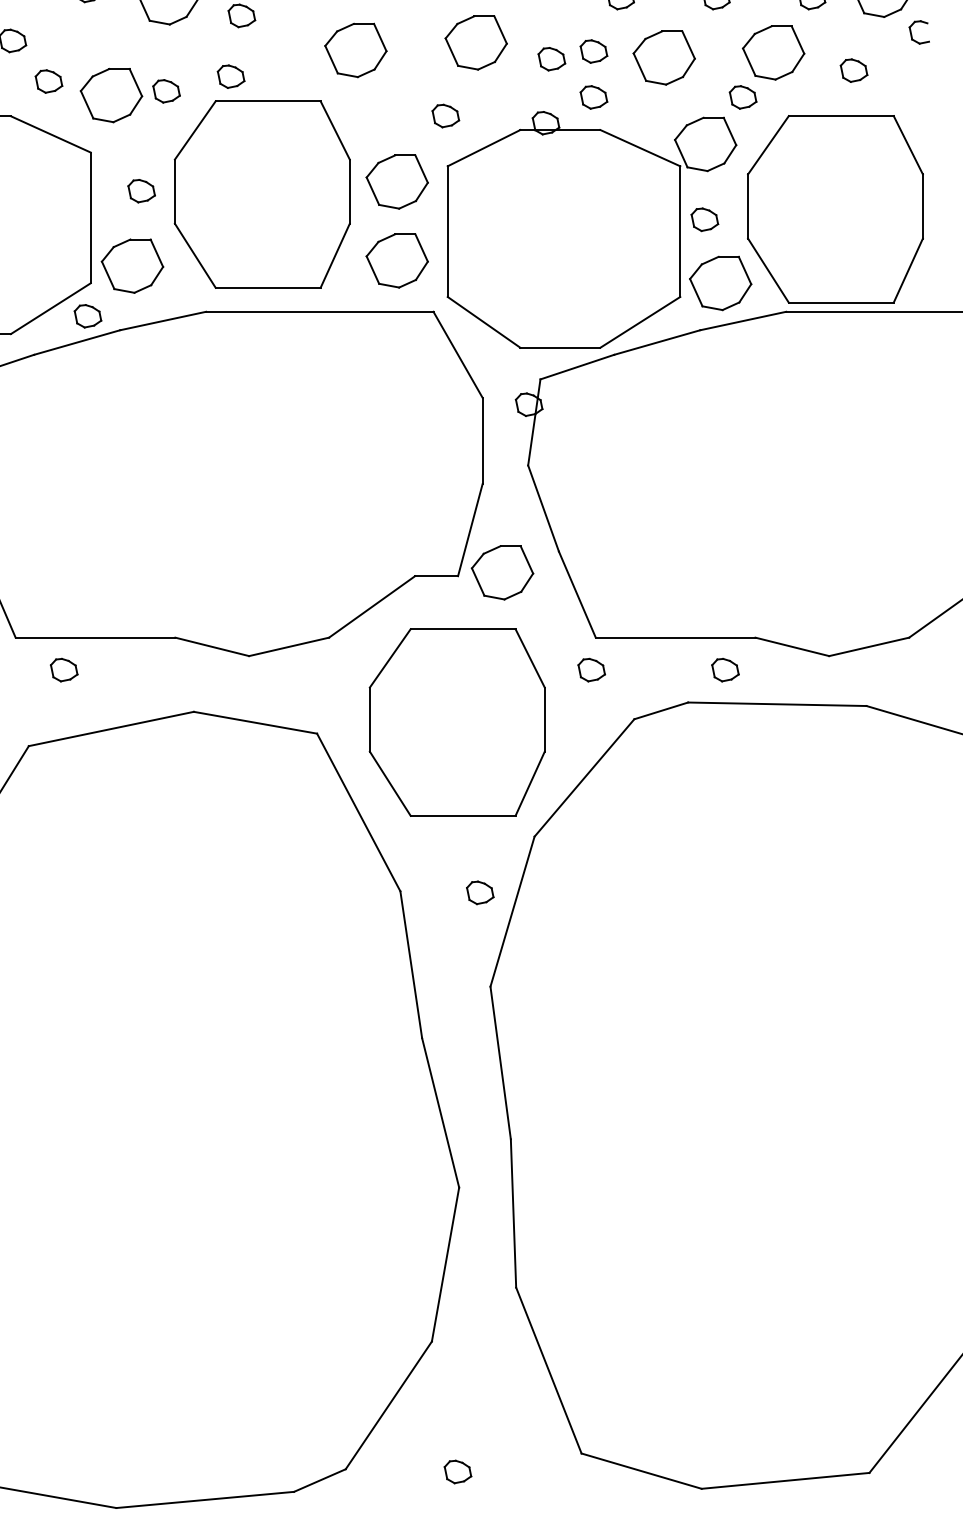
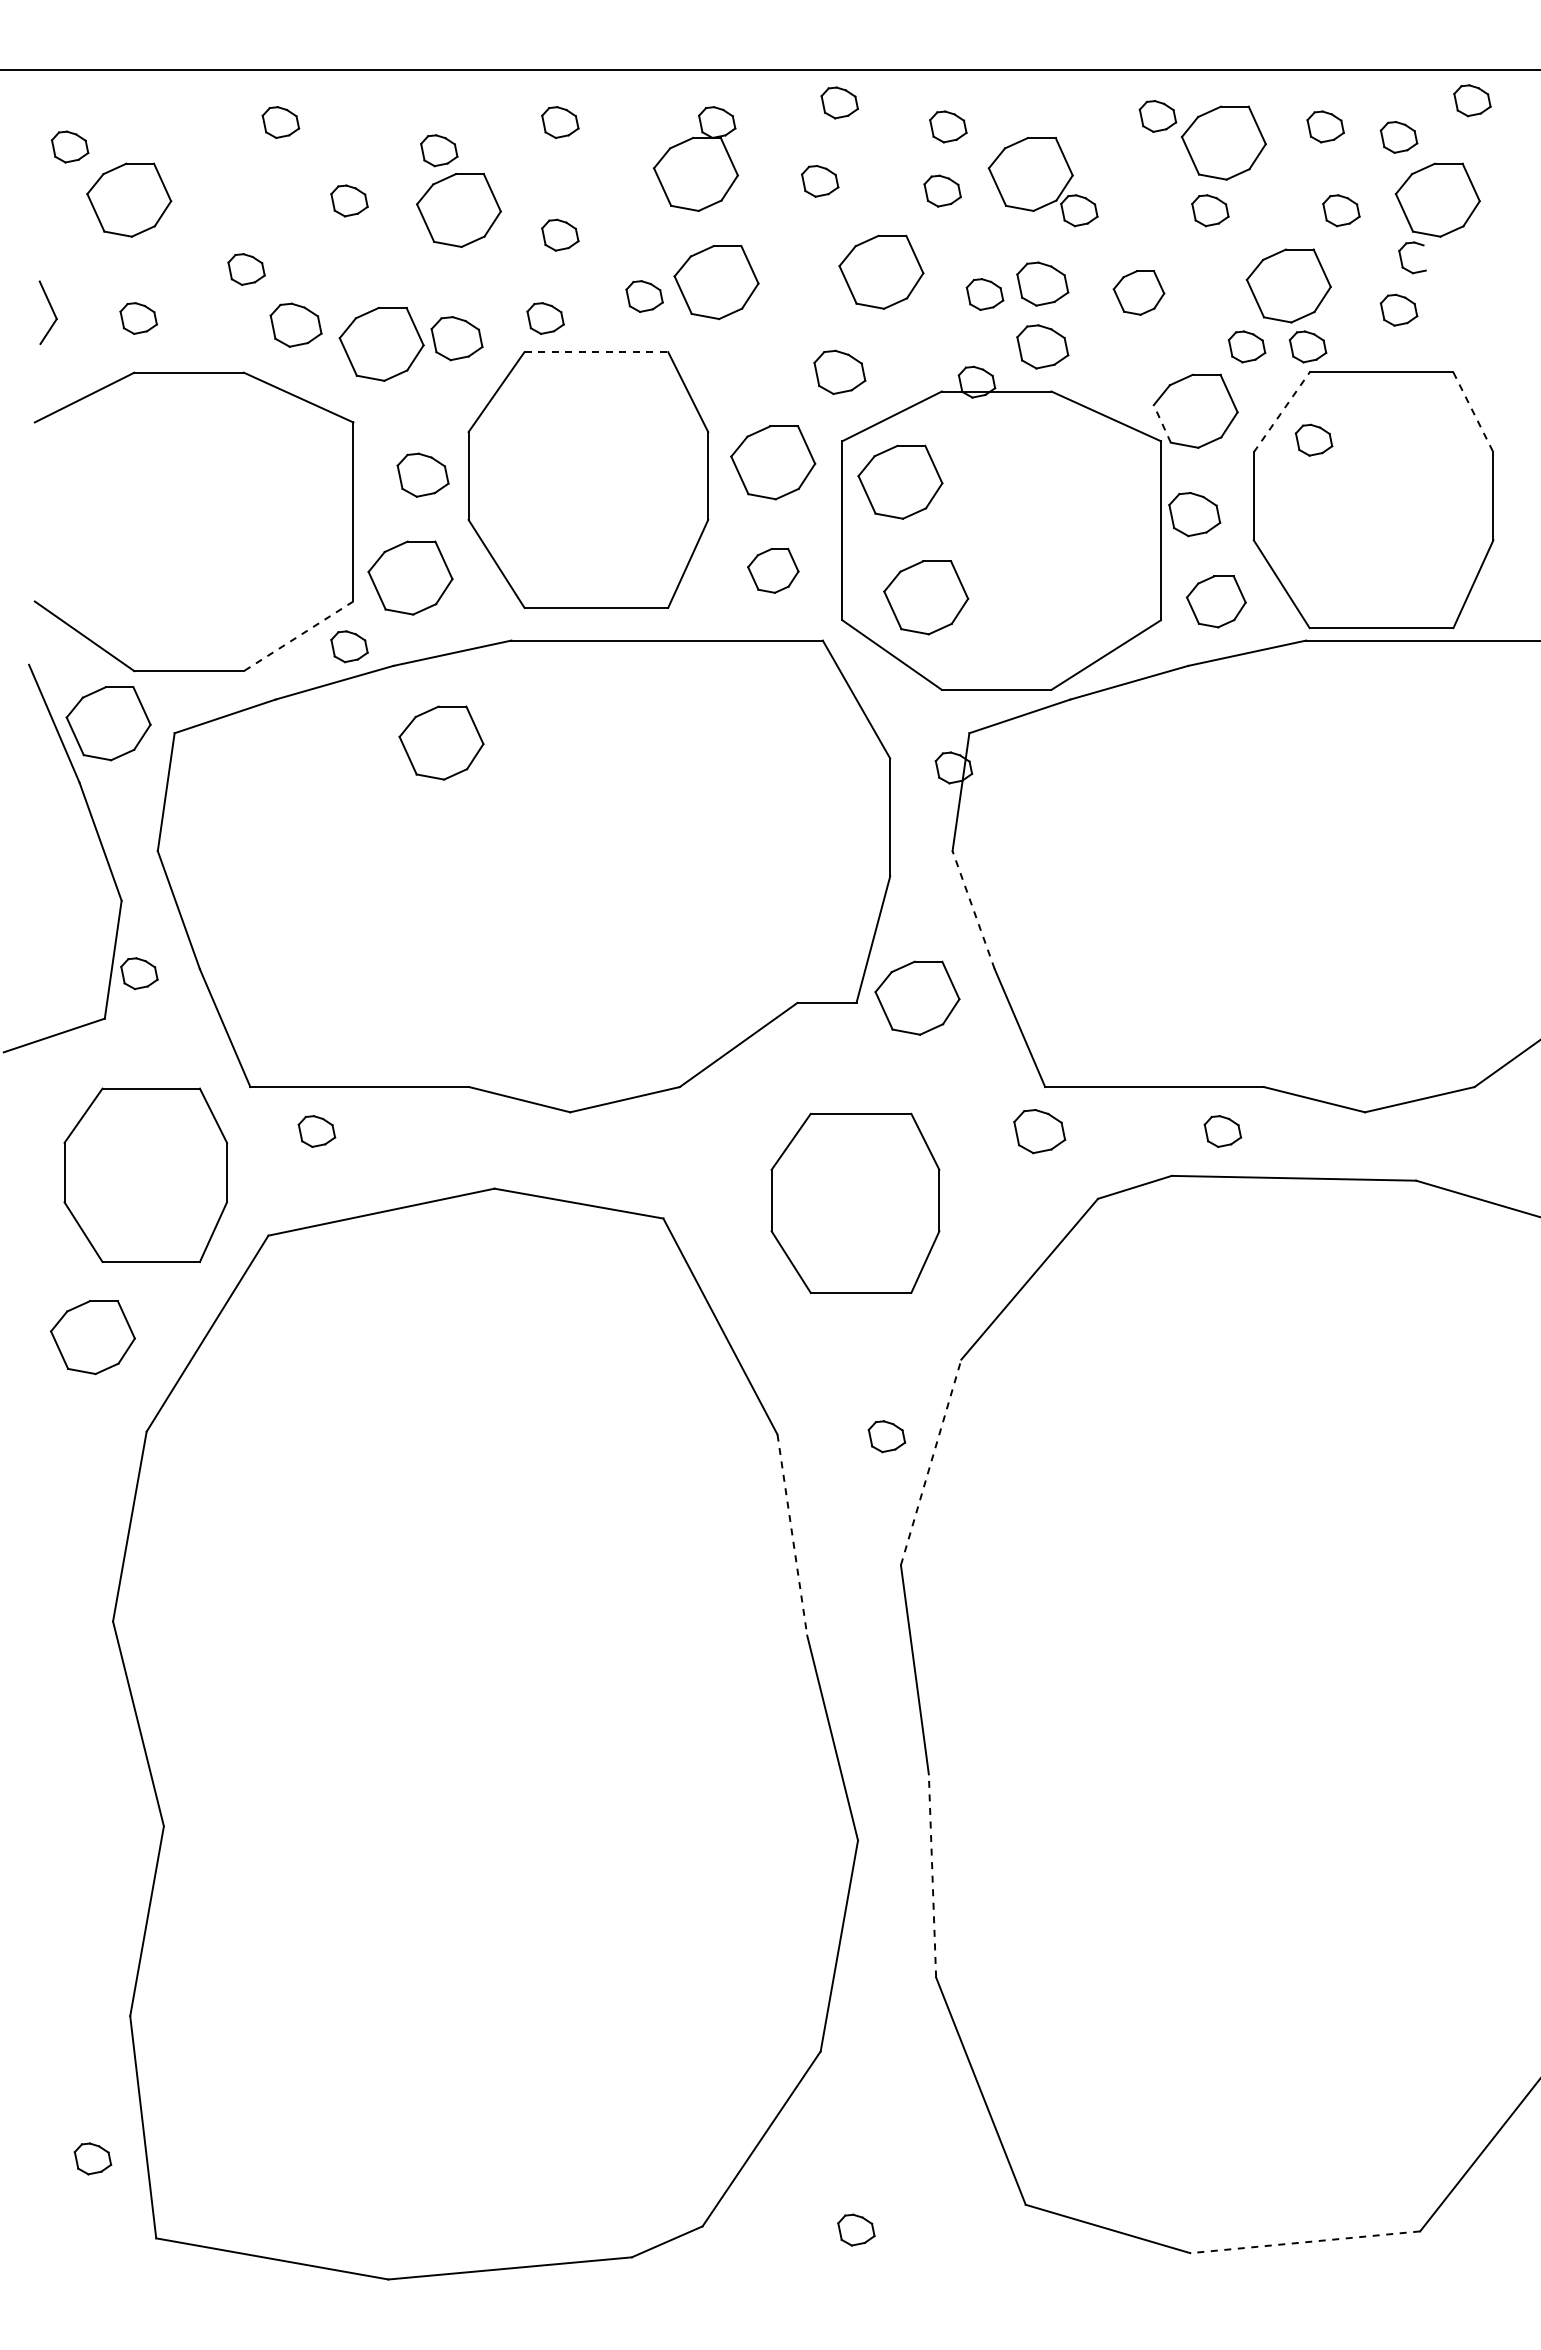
part: (912, 34) -> (1402, 260), moved
part: (593, 51) -> (1042, 283), size x1.4
part: (663, 57) -> (1138, 292), size x0.6
part: (303, 60) -> (644, 296), added
part: (48, 81) -> (295, 324), size x1.4
part: (166, 91) -> (457, 338), size x1.4
part: (593, 97) -> (1042, 346), size x1.4
part: (787, 97) -> (1308, 346), added
line: (268, 101) -> (596, 352), solid -> dashed
part: (445, 116) -> (839, 372), size x1.4
line: (768, 145) -> (1281, 412), solid -> dashed
line: (908, 145) -> (1473, 412), solid -> dashed
line: (681, 153) -> (1162, 423), solid -> dashed
part: (791, 165) -> (1313, 439), added
part: (141, 191) -> (422, 475), size x1.4
part: (490, 195) -> (900, 481), added
part: (704, 219) -> (1194, 514), size x1.4
part: (397, 260) -> (773, 570), size x0.6
part: (509, 280) -> (926, 597), added
part: (720, 283) -> (1216, 601), size x0.7
line: (50, 308) -> (298, 636), solid -> dashed
part: (155, 386) -> (441, 742), added
line: (543, 508) -> (973, 910), solid -> dashed
part: (591, 670) -> (1039, 1131), size x1.4
part: (457, 722) -> (855, 1203), size x0.7
line: (512, 910) -> (931, 1461), solid -> dashed
line: (411, 964) -> (792, 1535), solid -> dashed
line: (513, 1213) -> (932, 1875), solid -> dashed
line: (785, 1481) -> (1304, 2242), solid -> dashed

